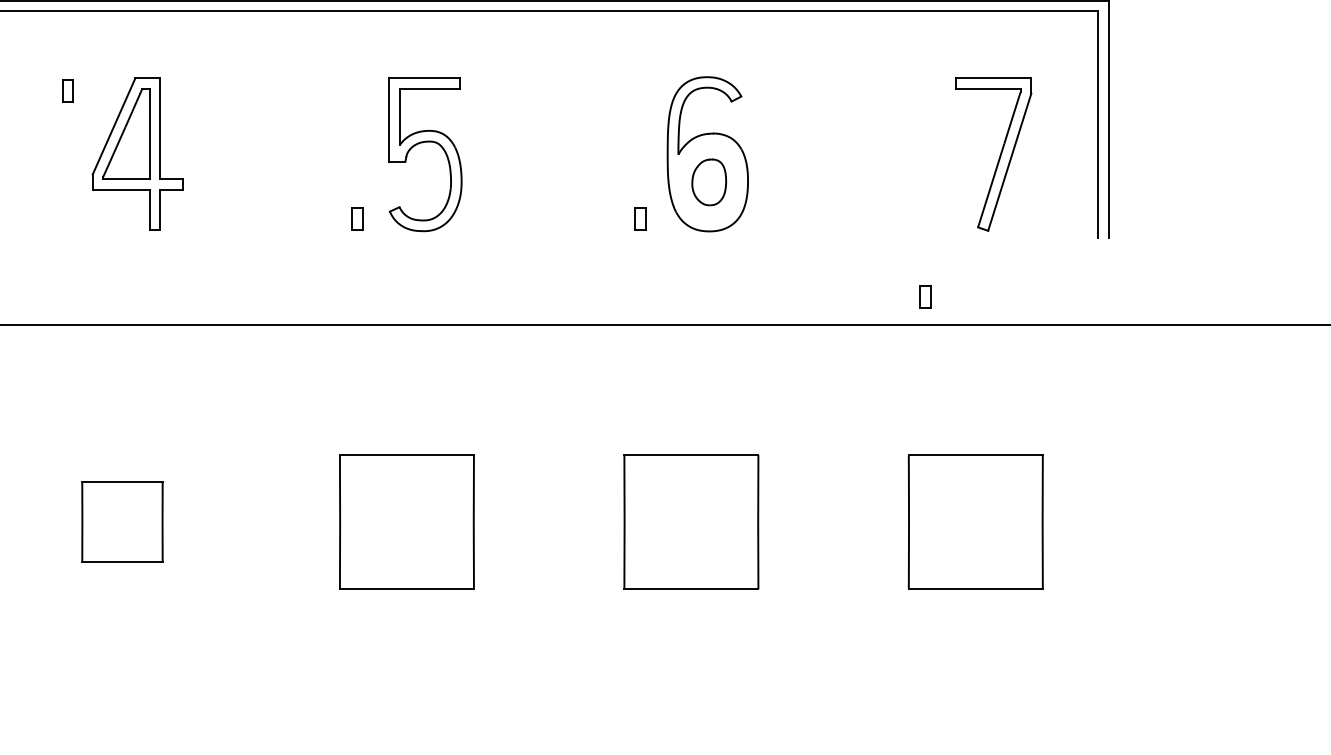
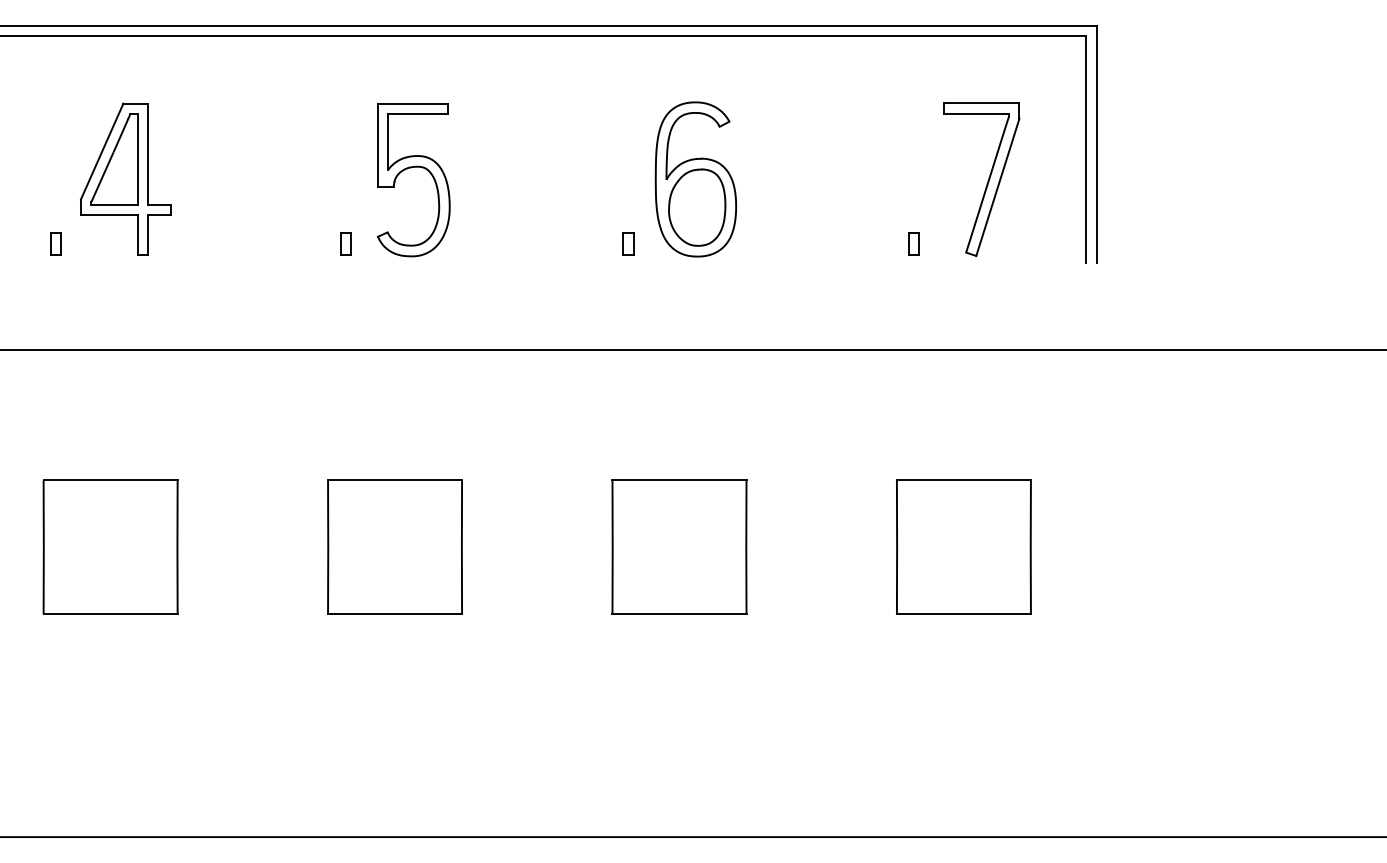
part: (67, 90) -> (55, 243), moved
part: (709, 182) -> (697, 207), size x1.67
part: (925, 296) -> (913, 243), moved
part: (122, 521) -> (110, 546), size x1.67

